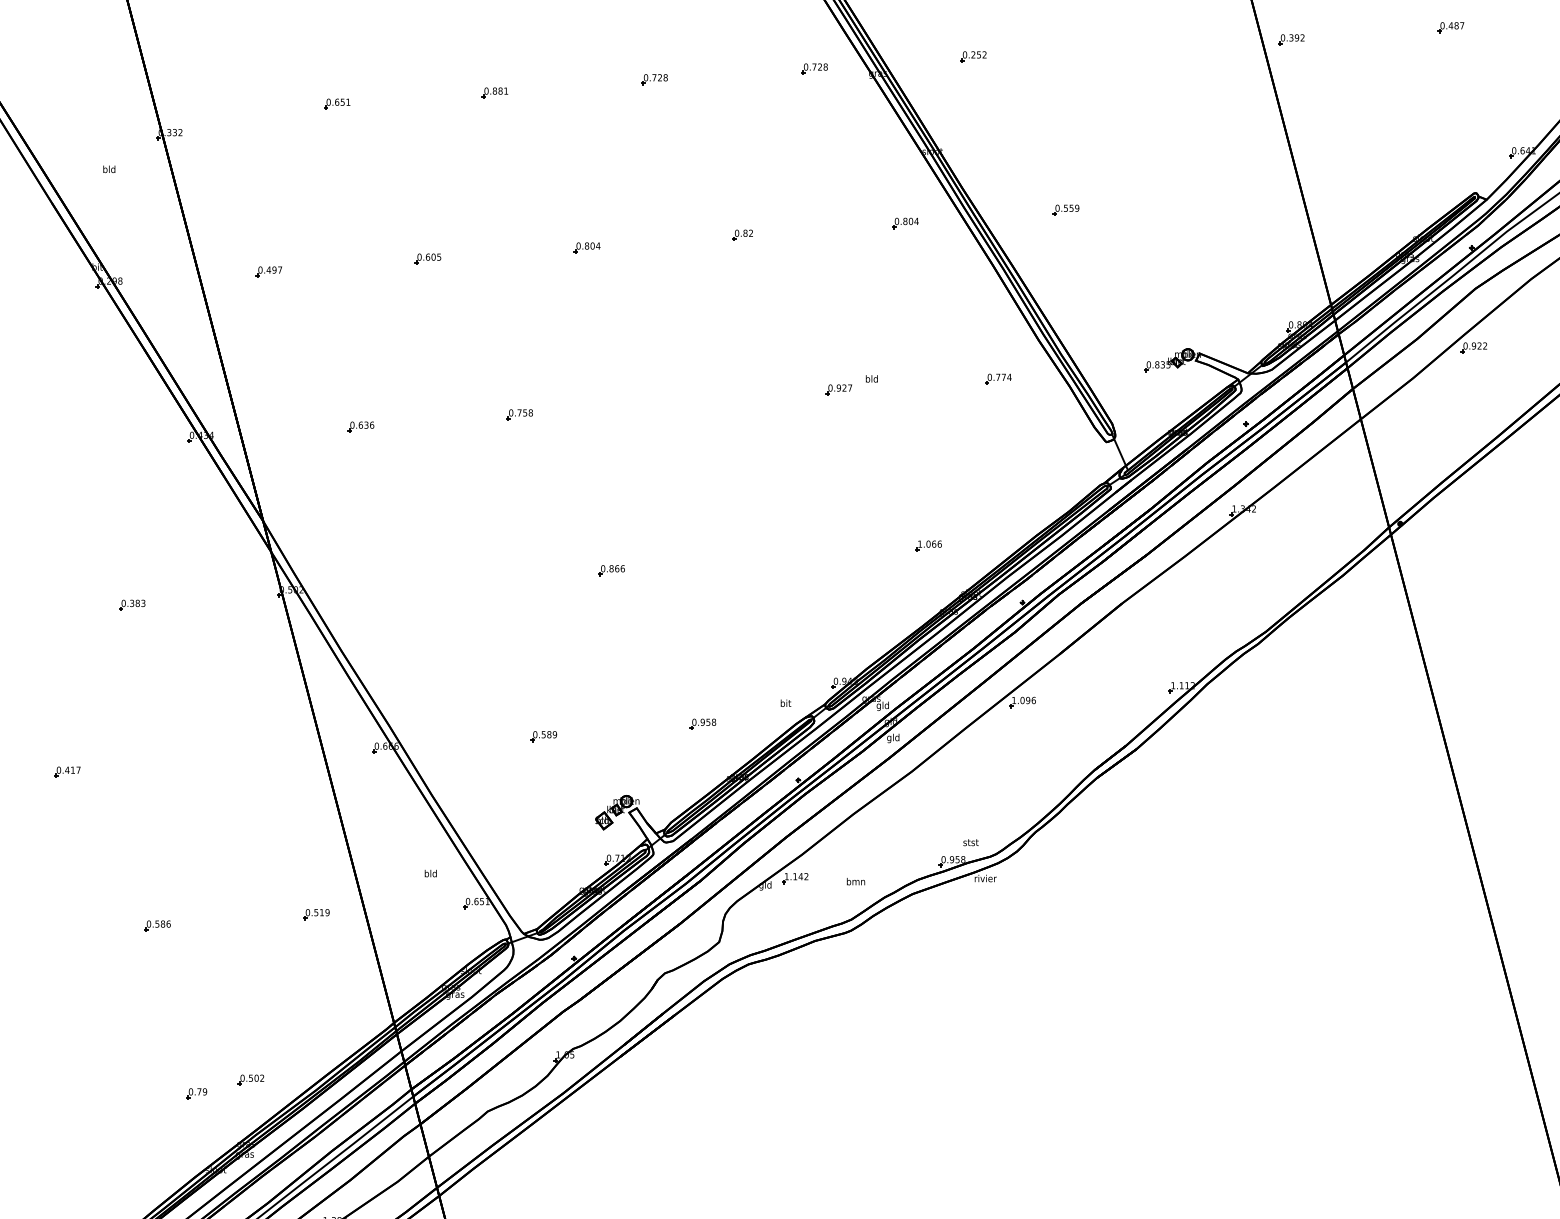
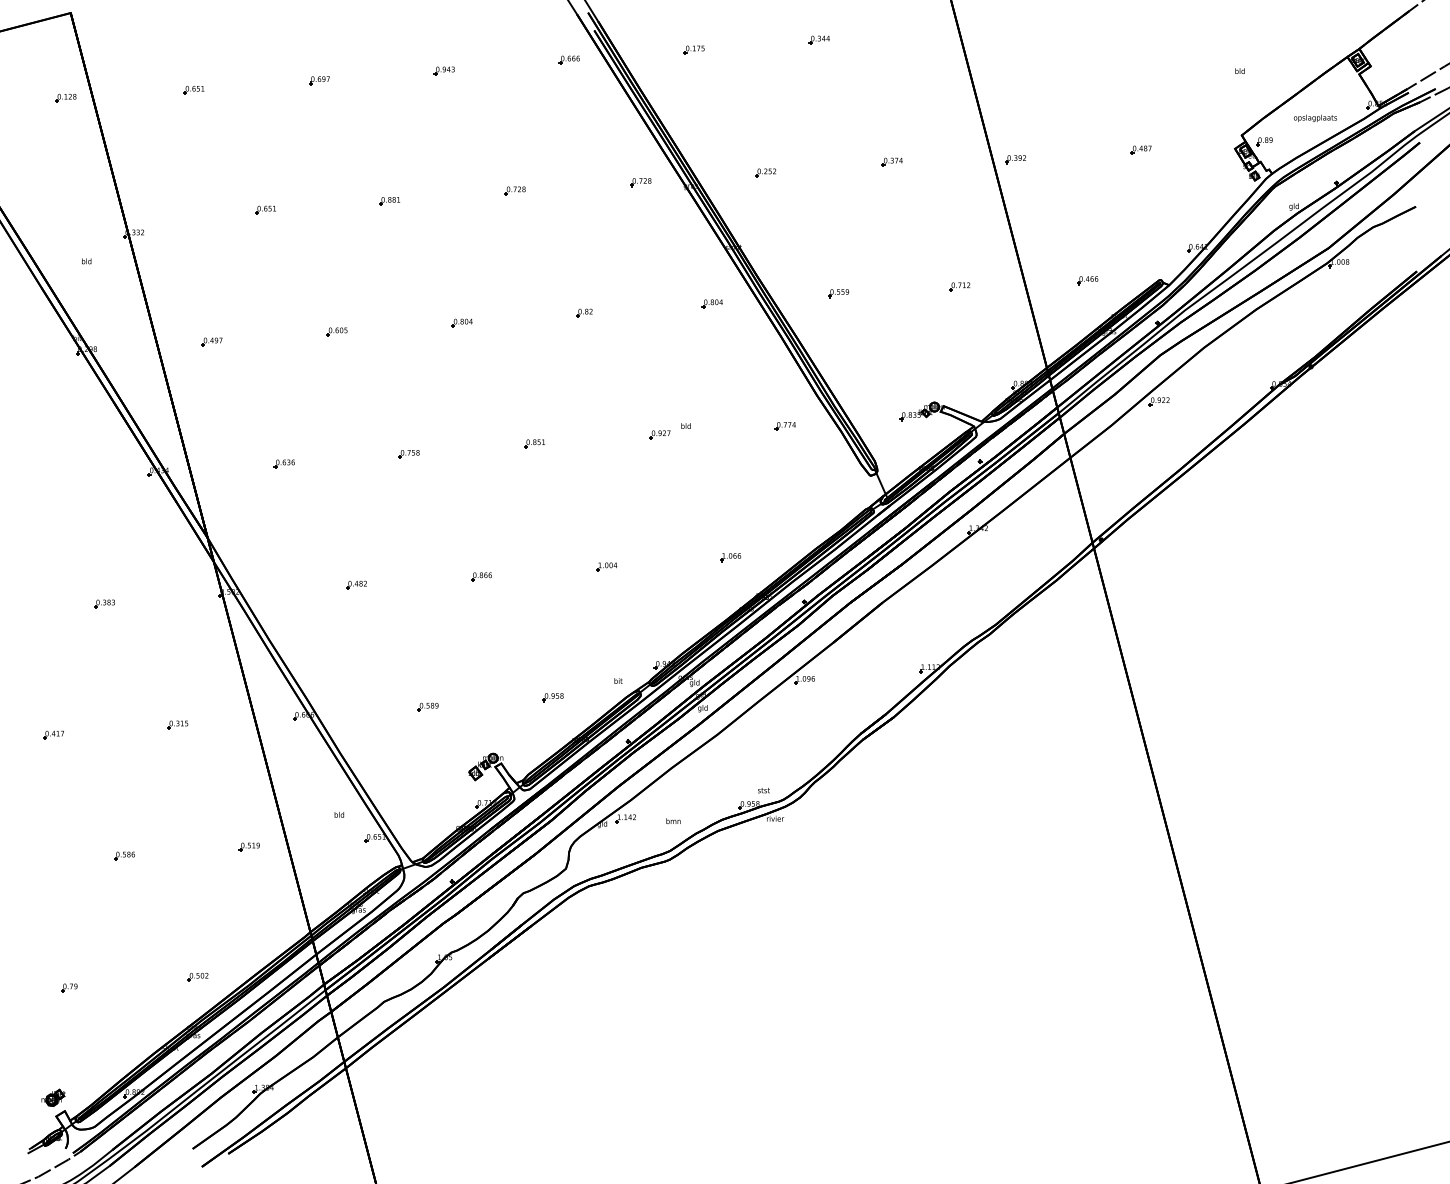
part: (1133, 42) -> (891, 161), added
part: (1382, 193) -> (1087, 280), added
part: (1219, 201) -> (959, 286), added
part: (679, 401) -> (534, 443), added
part: (770, 557) -> (606, 566), added
part: (452, 580) -> (356, 584), added
part: (224, 758) -> (177, 724), added
part: (196, 1093) -> (69, 987), moved

